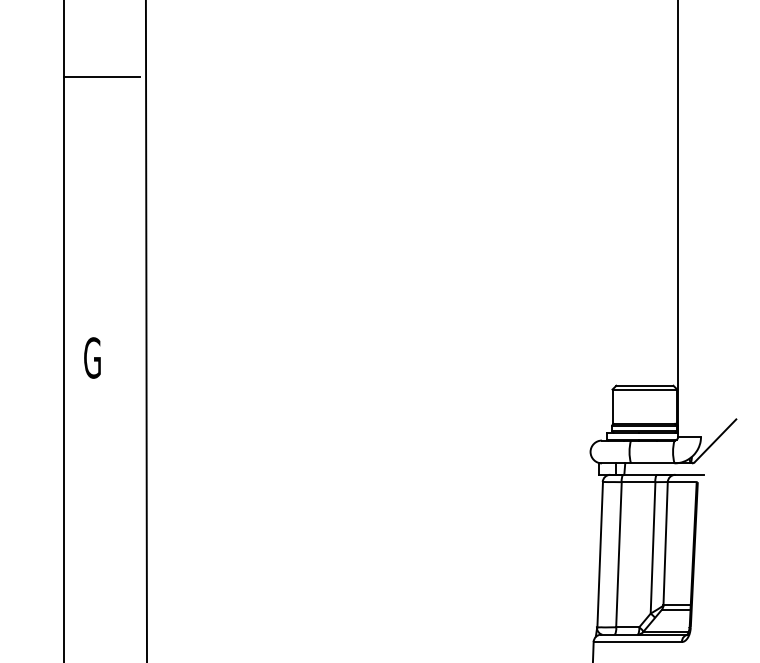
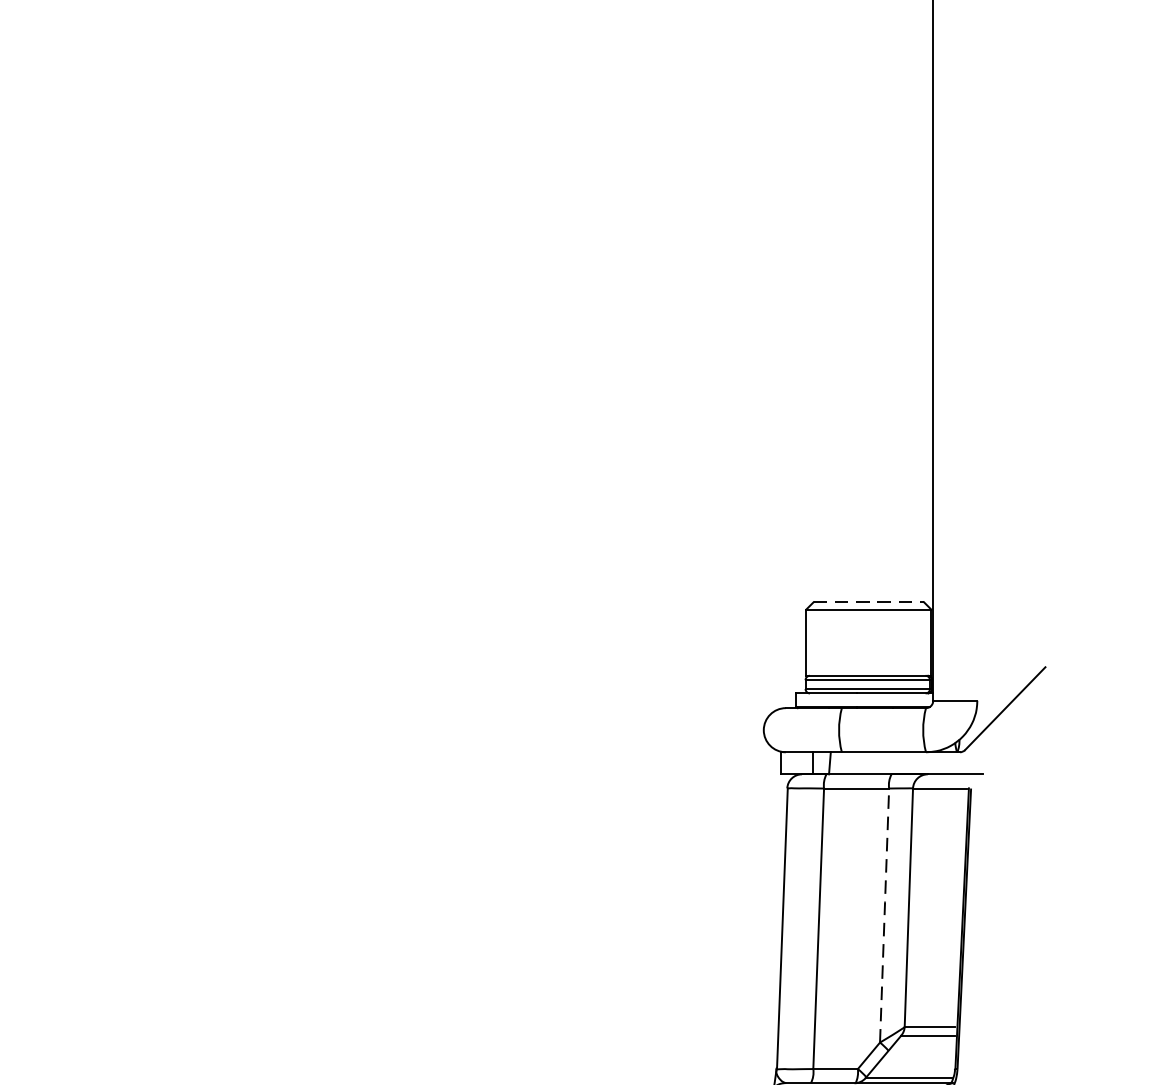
line: (644, 385) -> (868, 601), solid -> dashed
line: (653, 546) -> (885, 912), solid -> dashed

